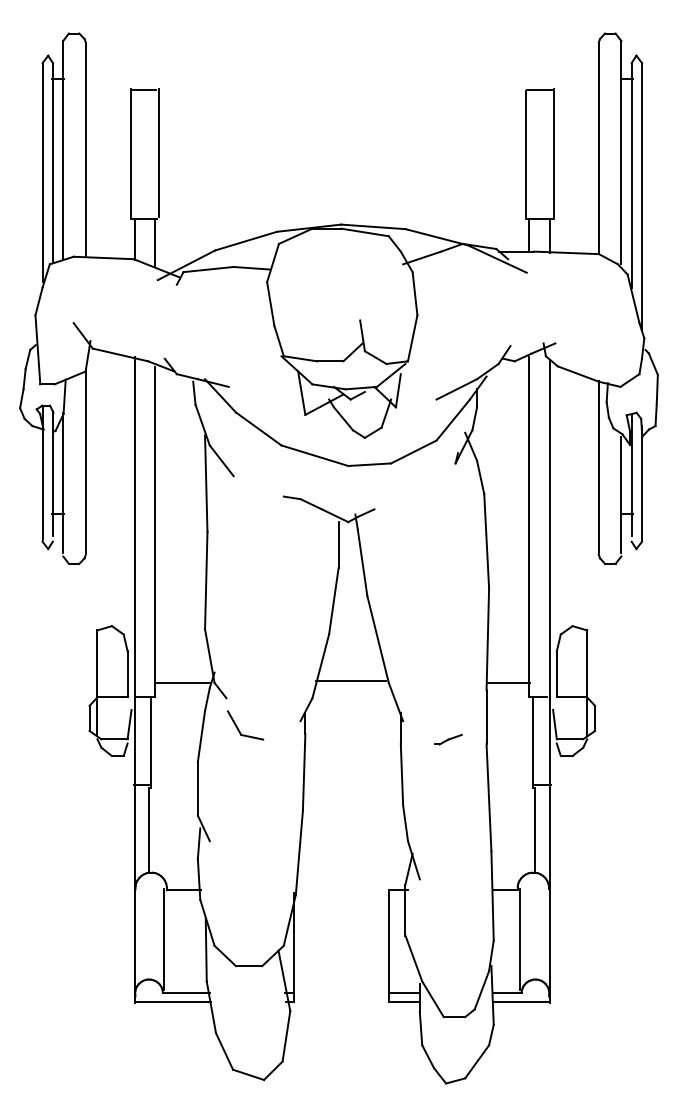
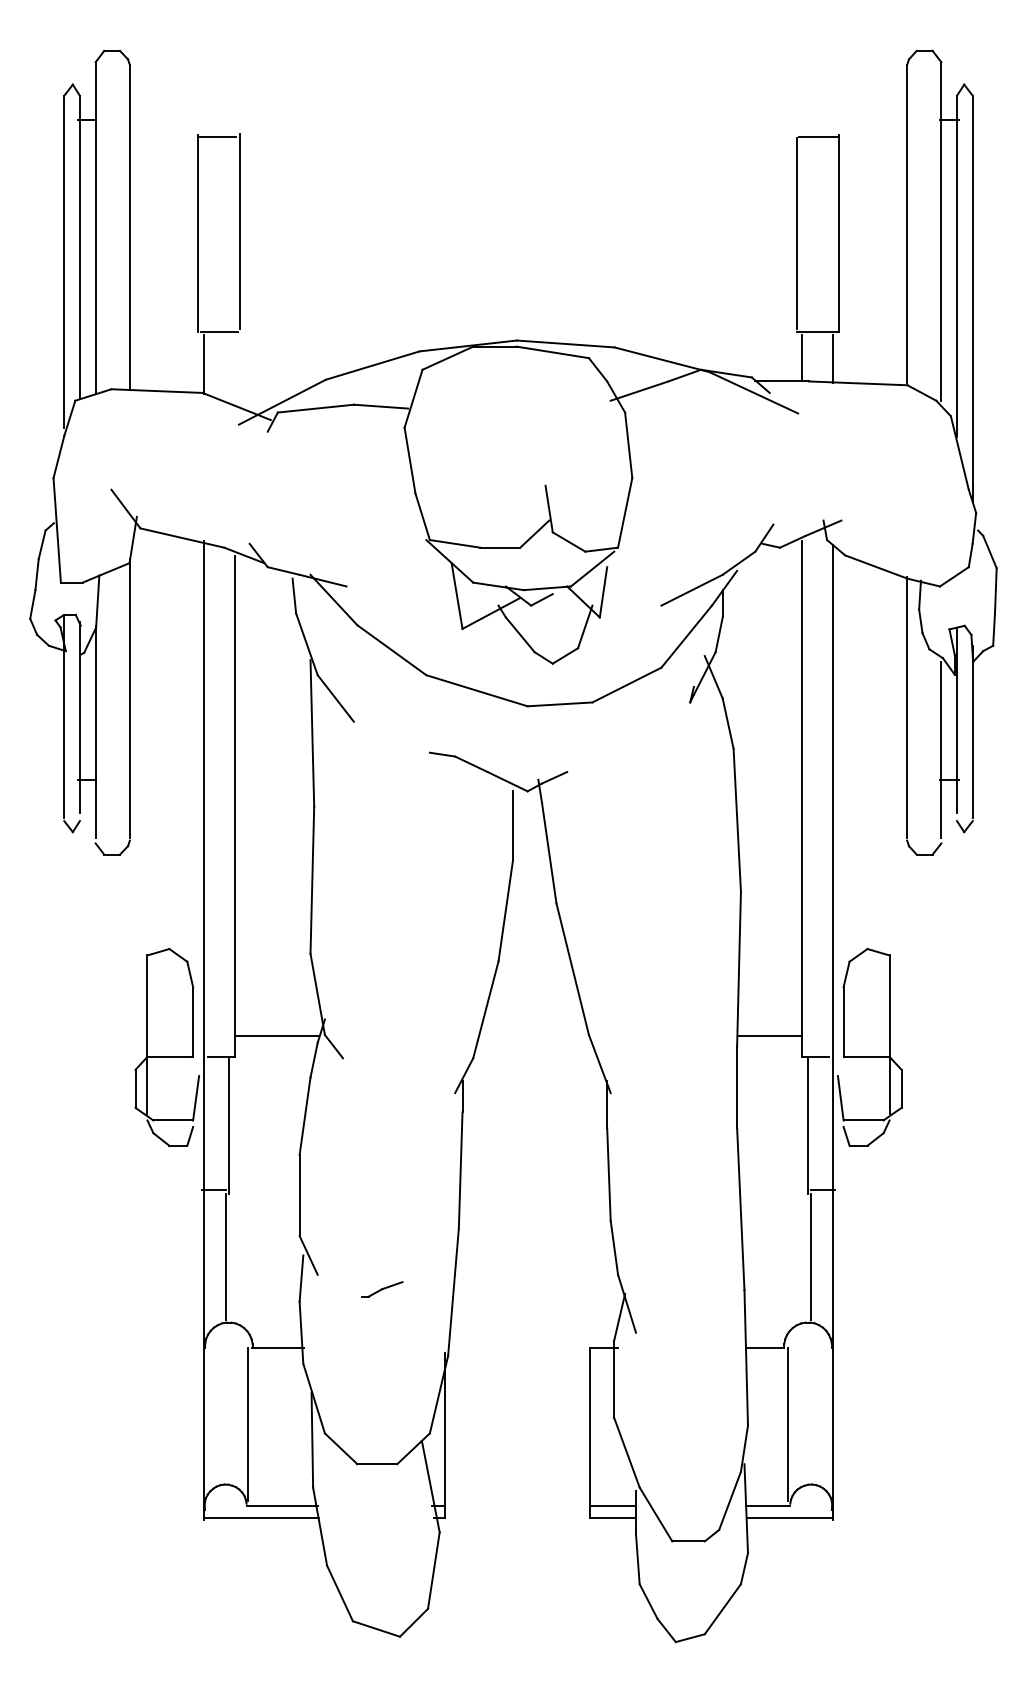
line: (155, 243) -> (235, 369), removed
line: (350, 680) -> (530, 1031), removed
part: (239, 729) -> (362, 1105), removed
part: (448, 739) -> (382, 1288), moved

